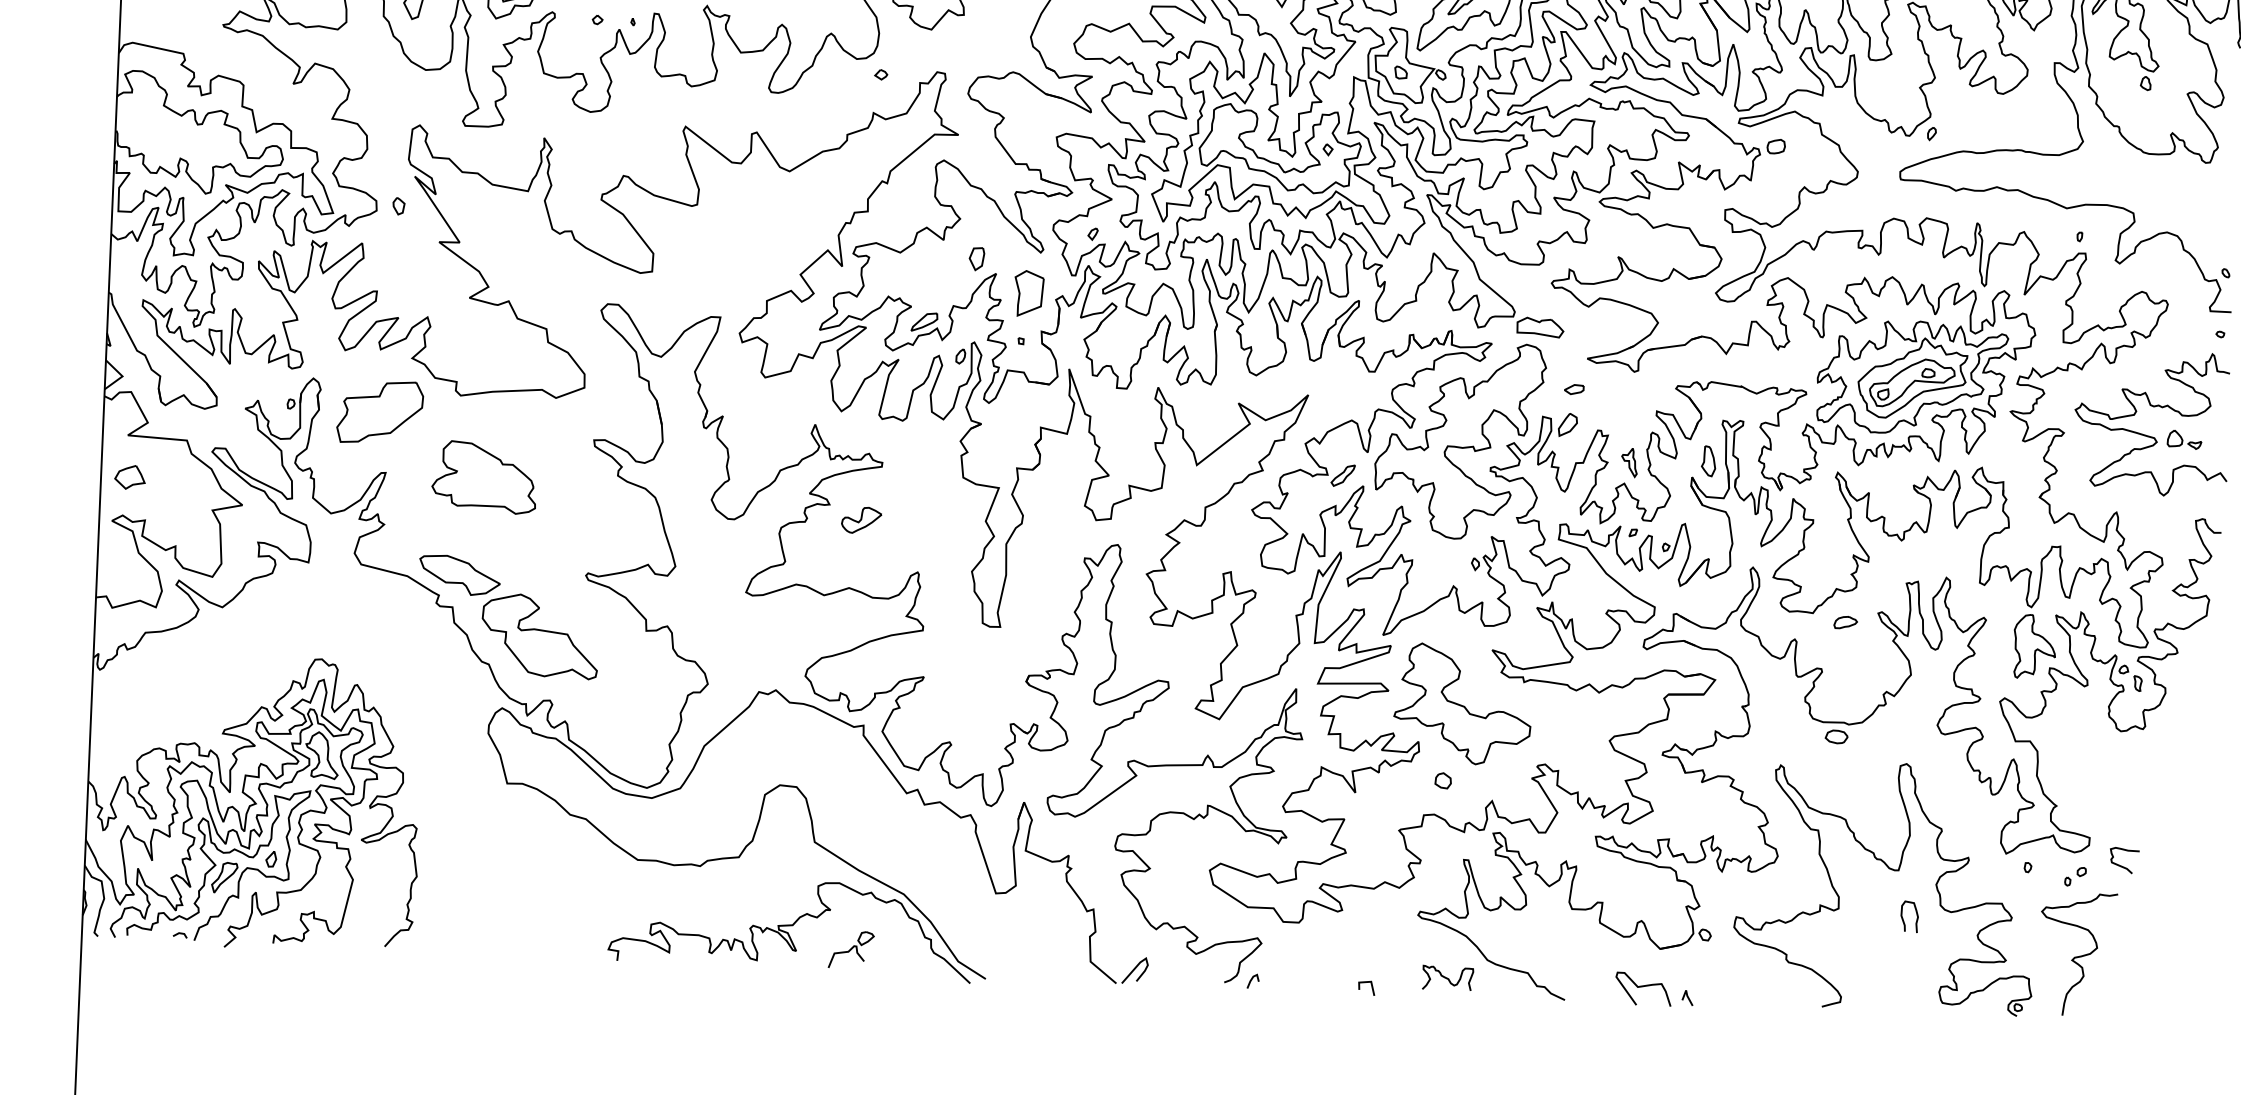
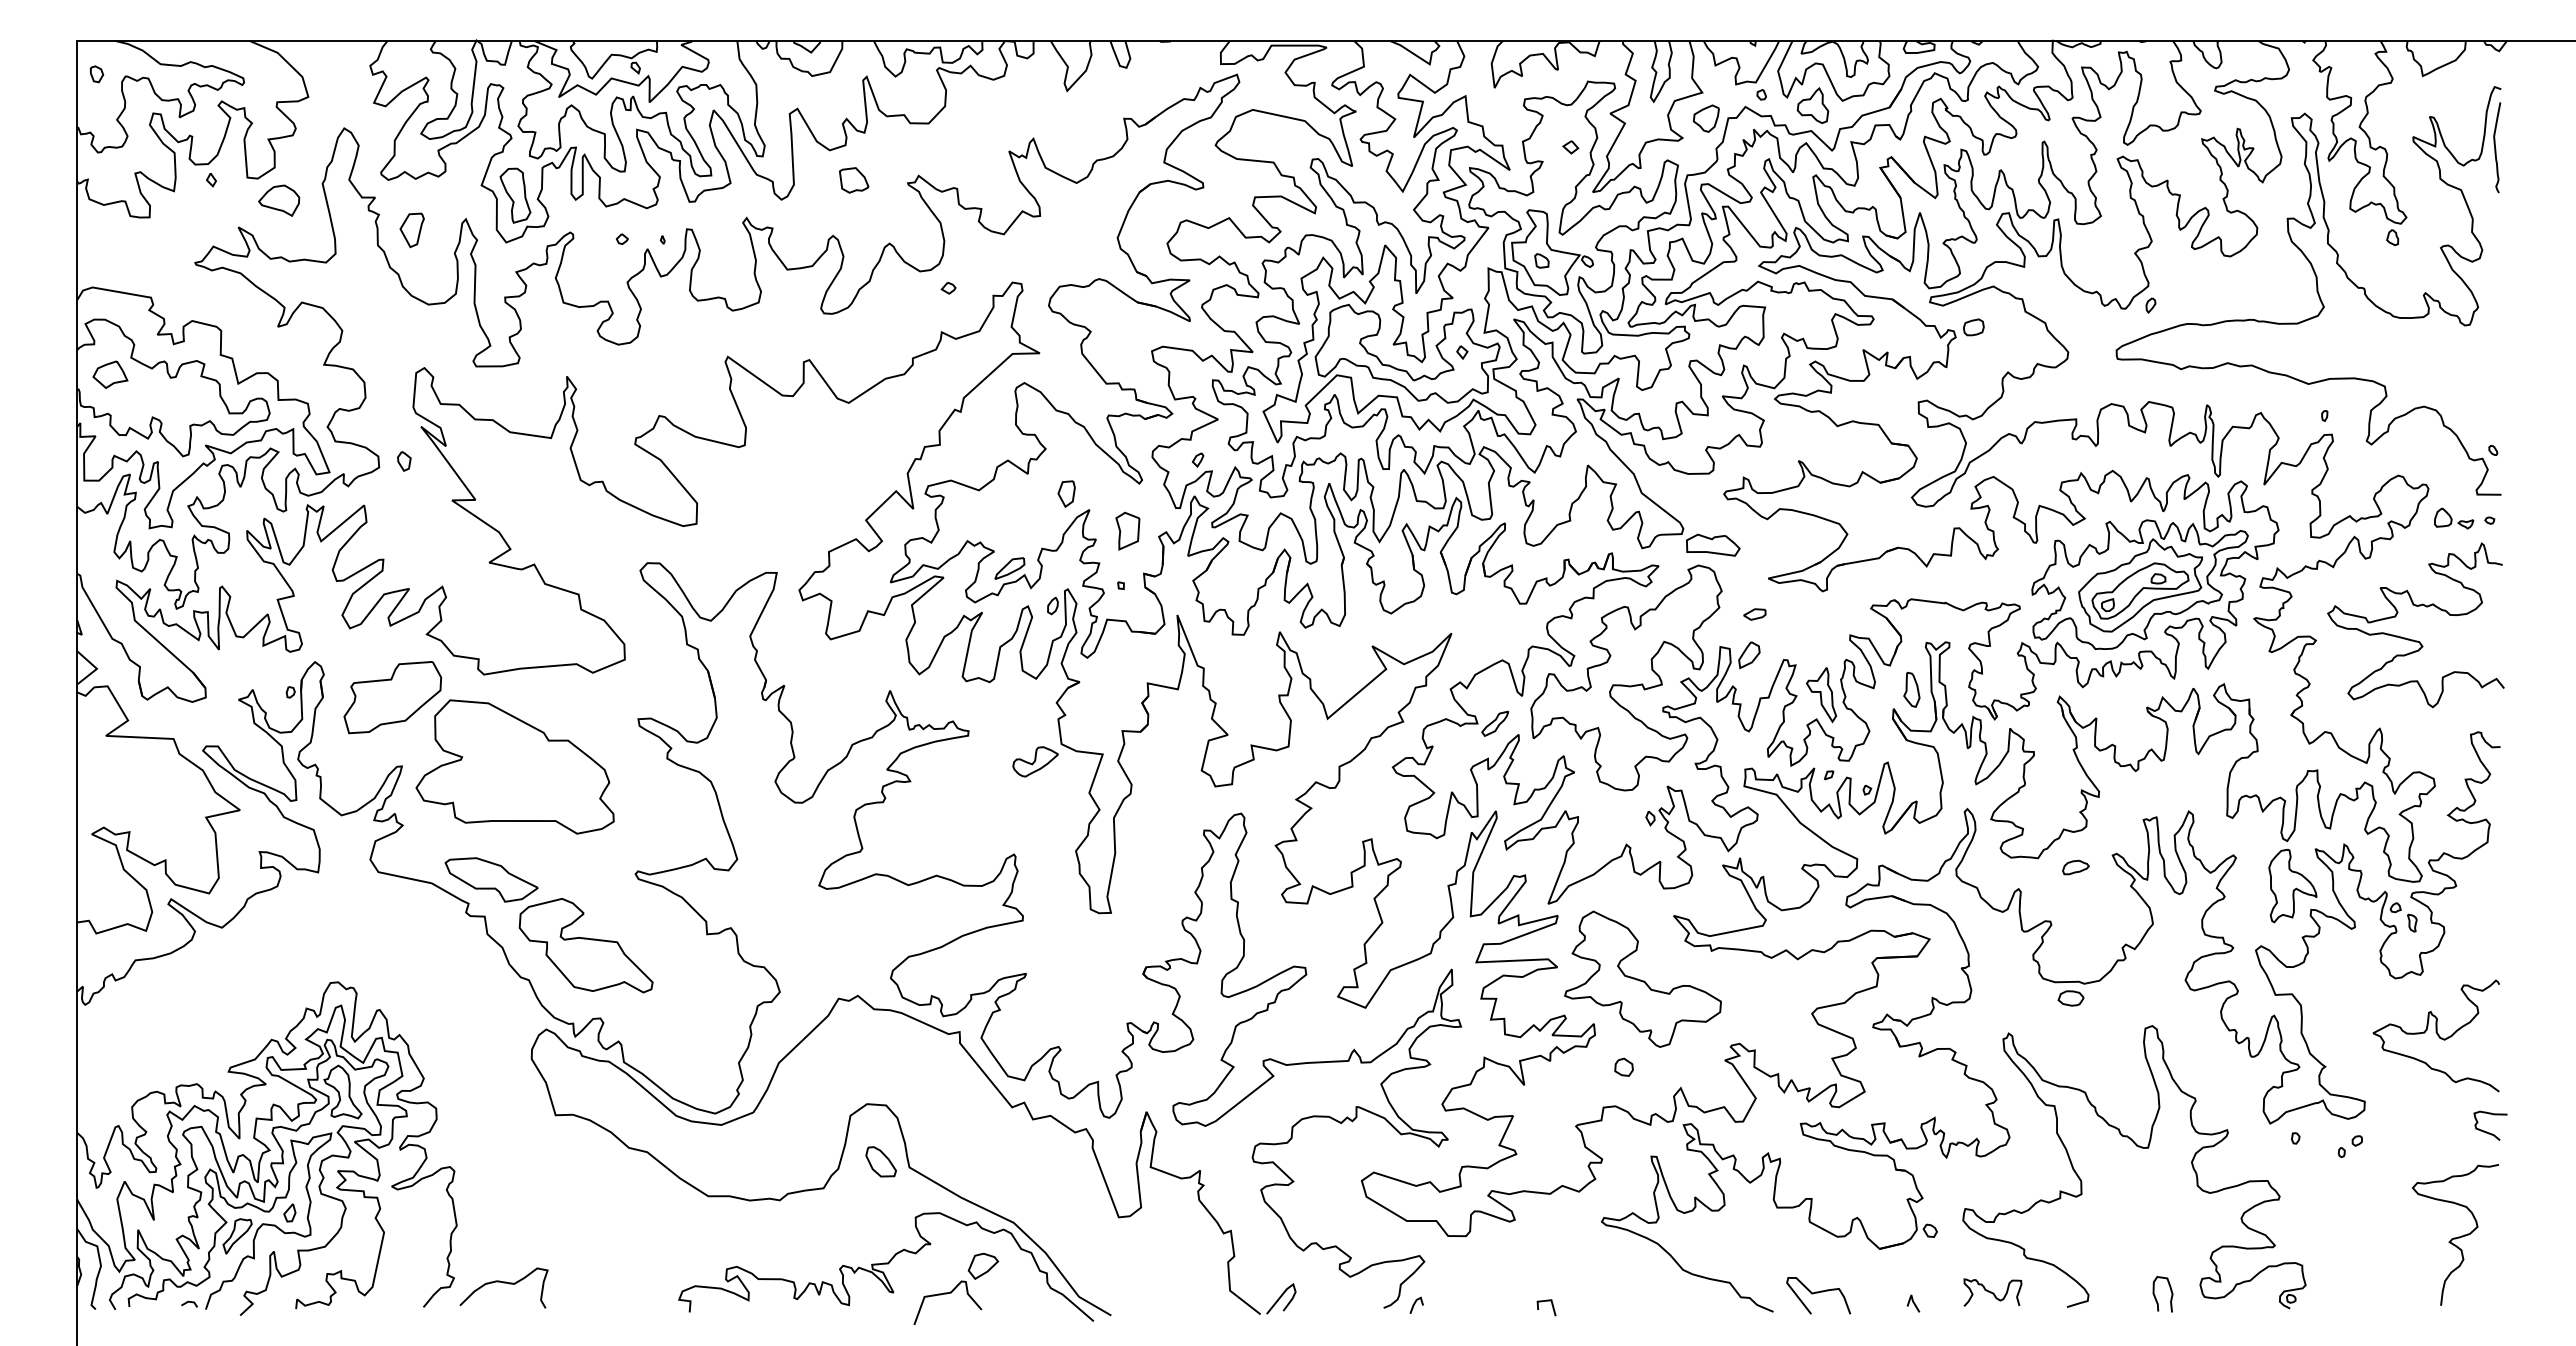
part: (1028, 294) -> (1127, 531), size x0.71
part: (2185, 439) -> (2454, 518), moved
part: (1629, 462) -> (1821, 695), size x1.67
part: (130, 477) -> (110, 374), moved
part: (484, 477) -> (514, 766), size x1.67
part: (861, 520) -> (1035, 761), moved
curve: (2154, 781) -> (2436, 1034), added
part: (789, 835) -> (880, 1161), added
curve: (2121, 865) -> (2487, 1131), moved
curve: (1903, 919) -> (2156, 1297), moved
curve: (455, 928) -> (503, 1283), added
part: (851, 949) -> (956, 1288), size x1.67
curve: (2077, 956) -> (2455, 1237), moved
curve: (1447, 978) -> (1992, 1292), moved
curve: (1643, 987) -> (1818, 1293), moved

